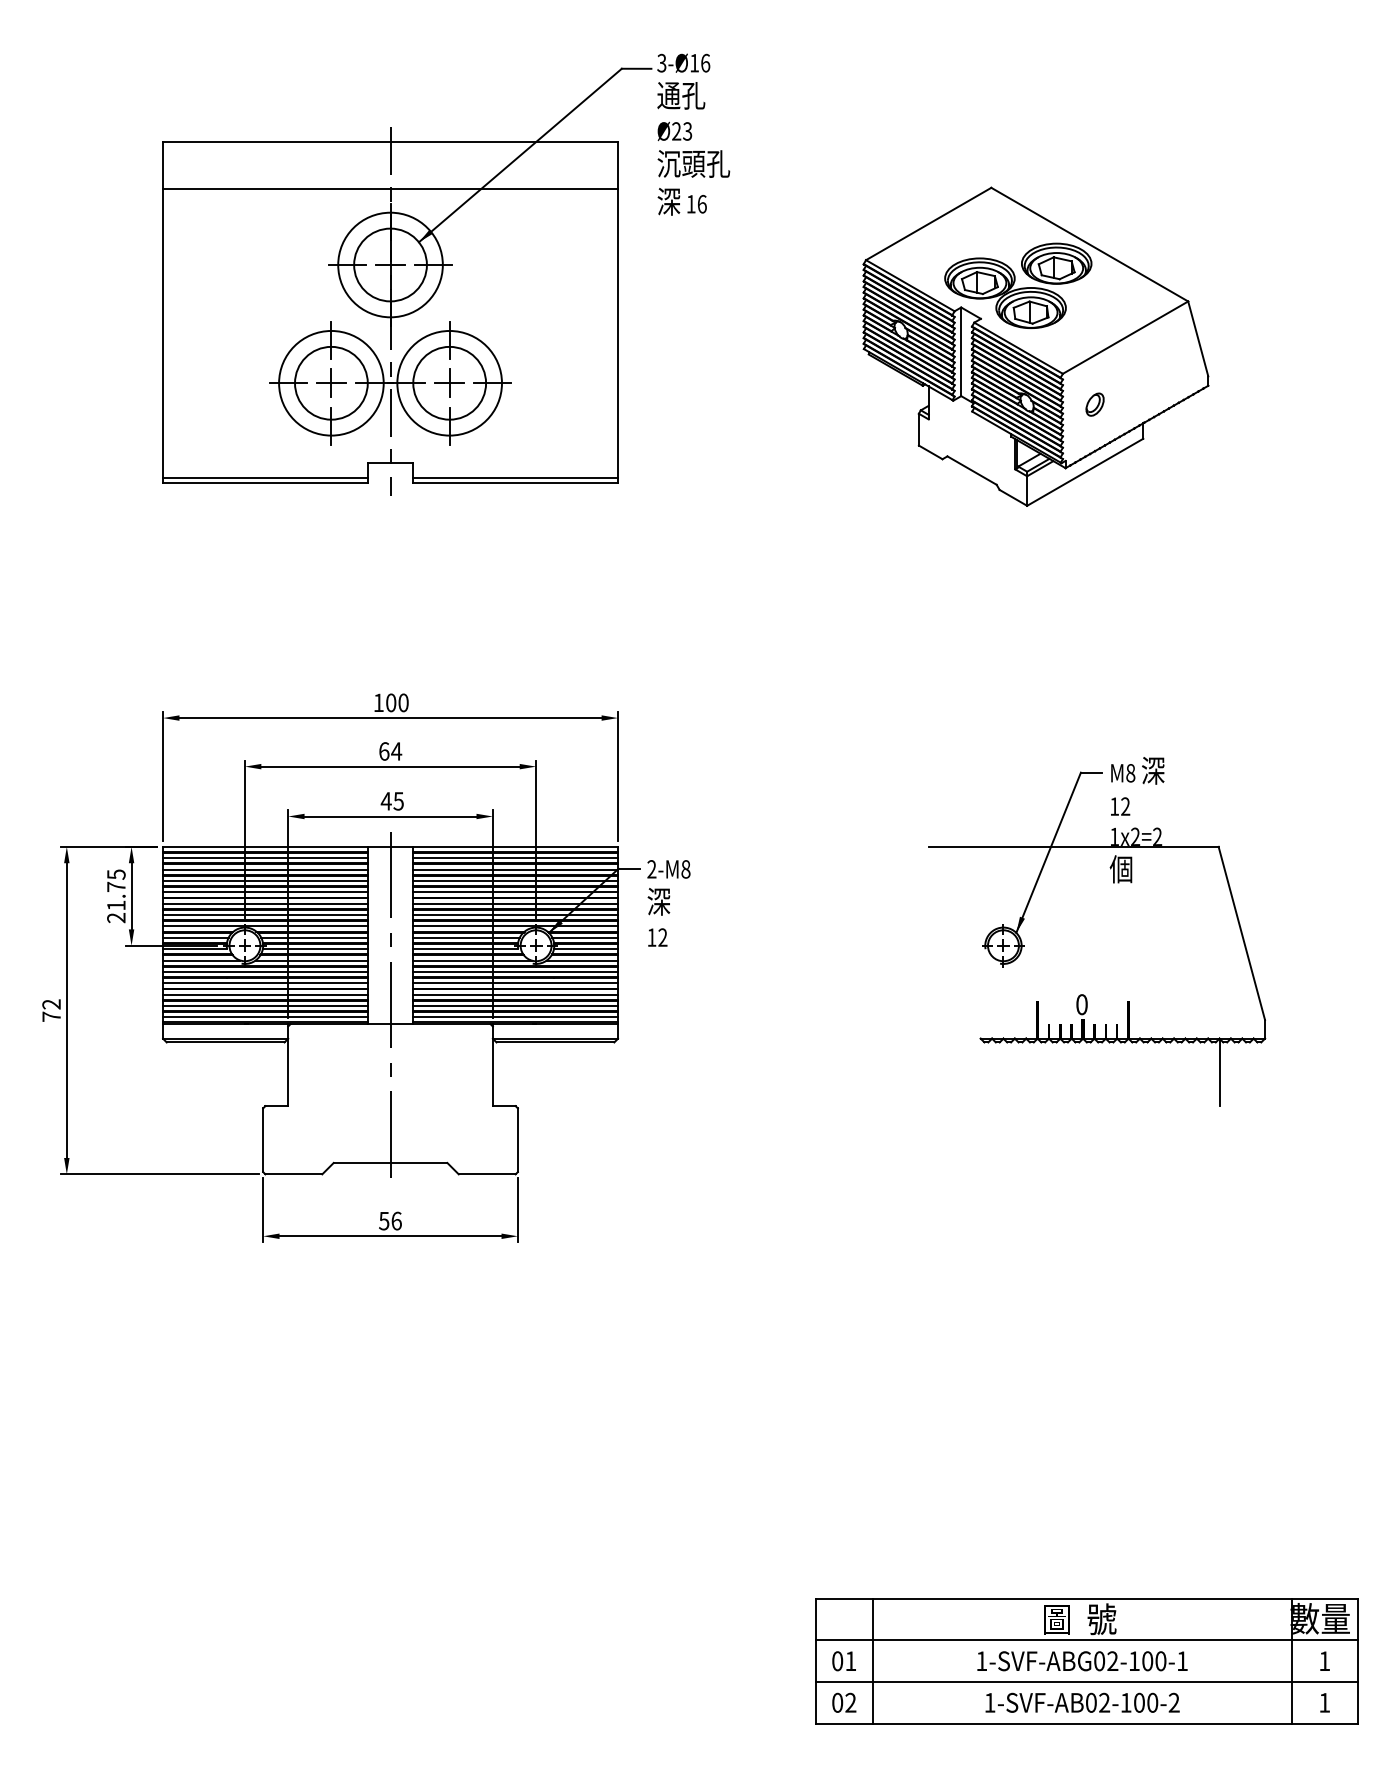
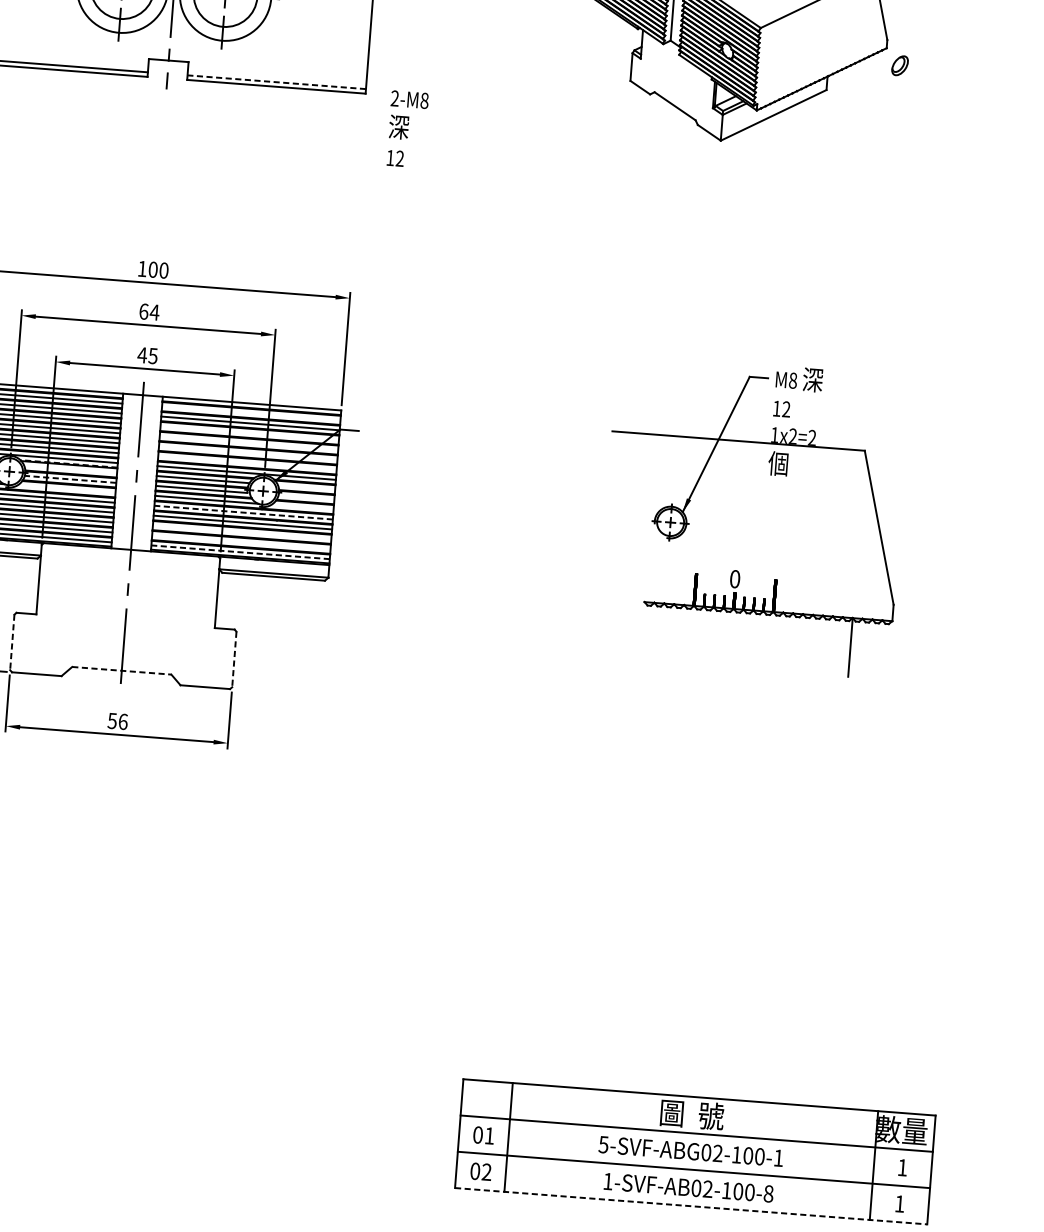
part: (1094, 404) -> (899, 65), moved
line: (515, 478) -> (276, 82), solid -> dashed
line: (515, 858) -> (251, 413), removed
line: (515, 880) -> (249, 432), removed
line: (515, 892) -> (248, 443), removed
line: (515, 903) -> (248, 452), removed
text: (668, 903) -> (407, 129), moved
line: (515, 915) -> (247, 463), removed
line: (312, 931) -> (69, 463), solid -> dashed
line: (314, 937) -> (70, 469), removed
line: (584, 937) -> (305, 487), removed
line: (314, 949) -> (69, 479), solid -> dashed
line: (585, 949) -> (306, 497), removed
line: (311, 960) -> (66, 488), removed
line: (581, 960) -> (301, 507), removed
line: (515, 971) -> (243, 512), solid -> dashed
line: (515, 994) -> (242, 532), removed
line: (515, 1006) -> (241, 542), removed
line: (515, 1017) -> (240, 552), solid -> dashed
line: (263, 1140) -> (12, 642), solid -> dashed
line: (517, 1140) -> (233, 659), solid -> dashed
line: (390, 1162) -> (121, 670), solid -> dashed
text: (981, 1661) -> (603, 1144), 1-SVF-ABG02-100-1 -> 5-SVF-ABG02-100-1
text: (1173, 1702) -> (768, 1193), 1-SVF-AB02-100-2 -> 1-SVF-AB02-100-8
line: (1086, 1723) -> (690, 1206), solid -> dashed

